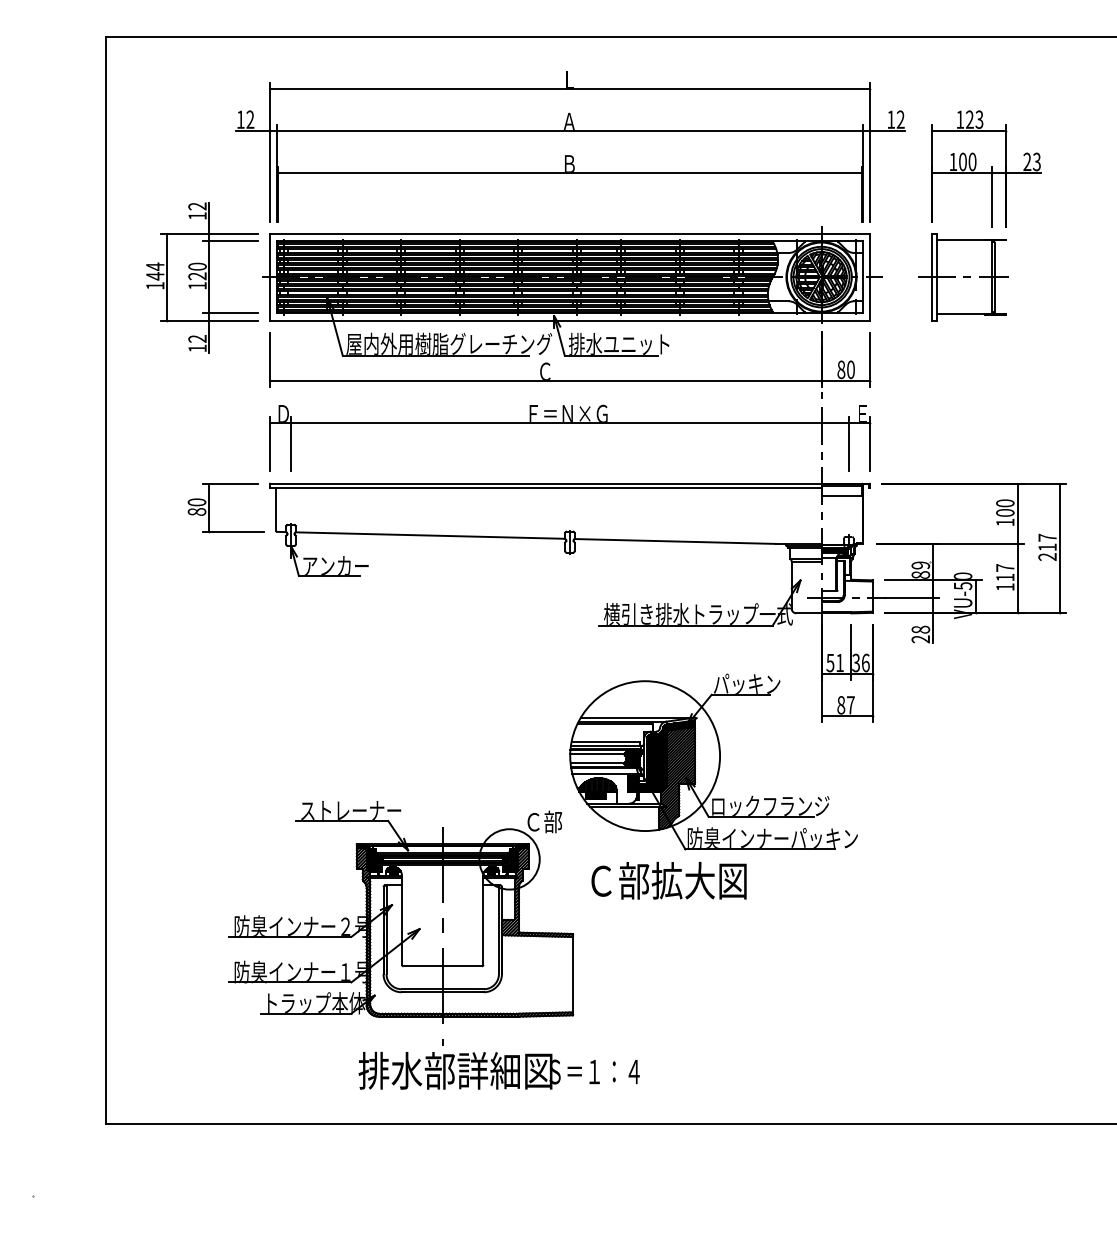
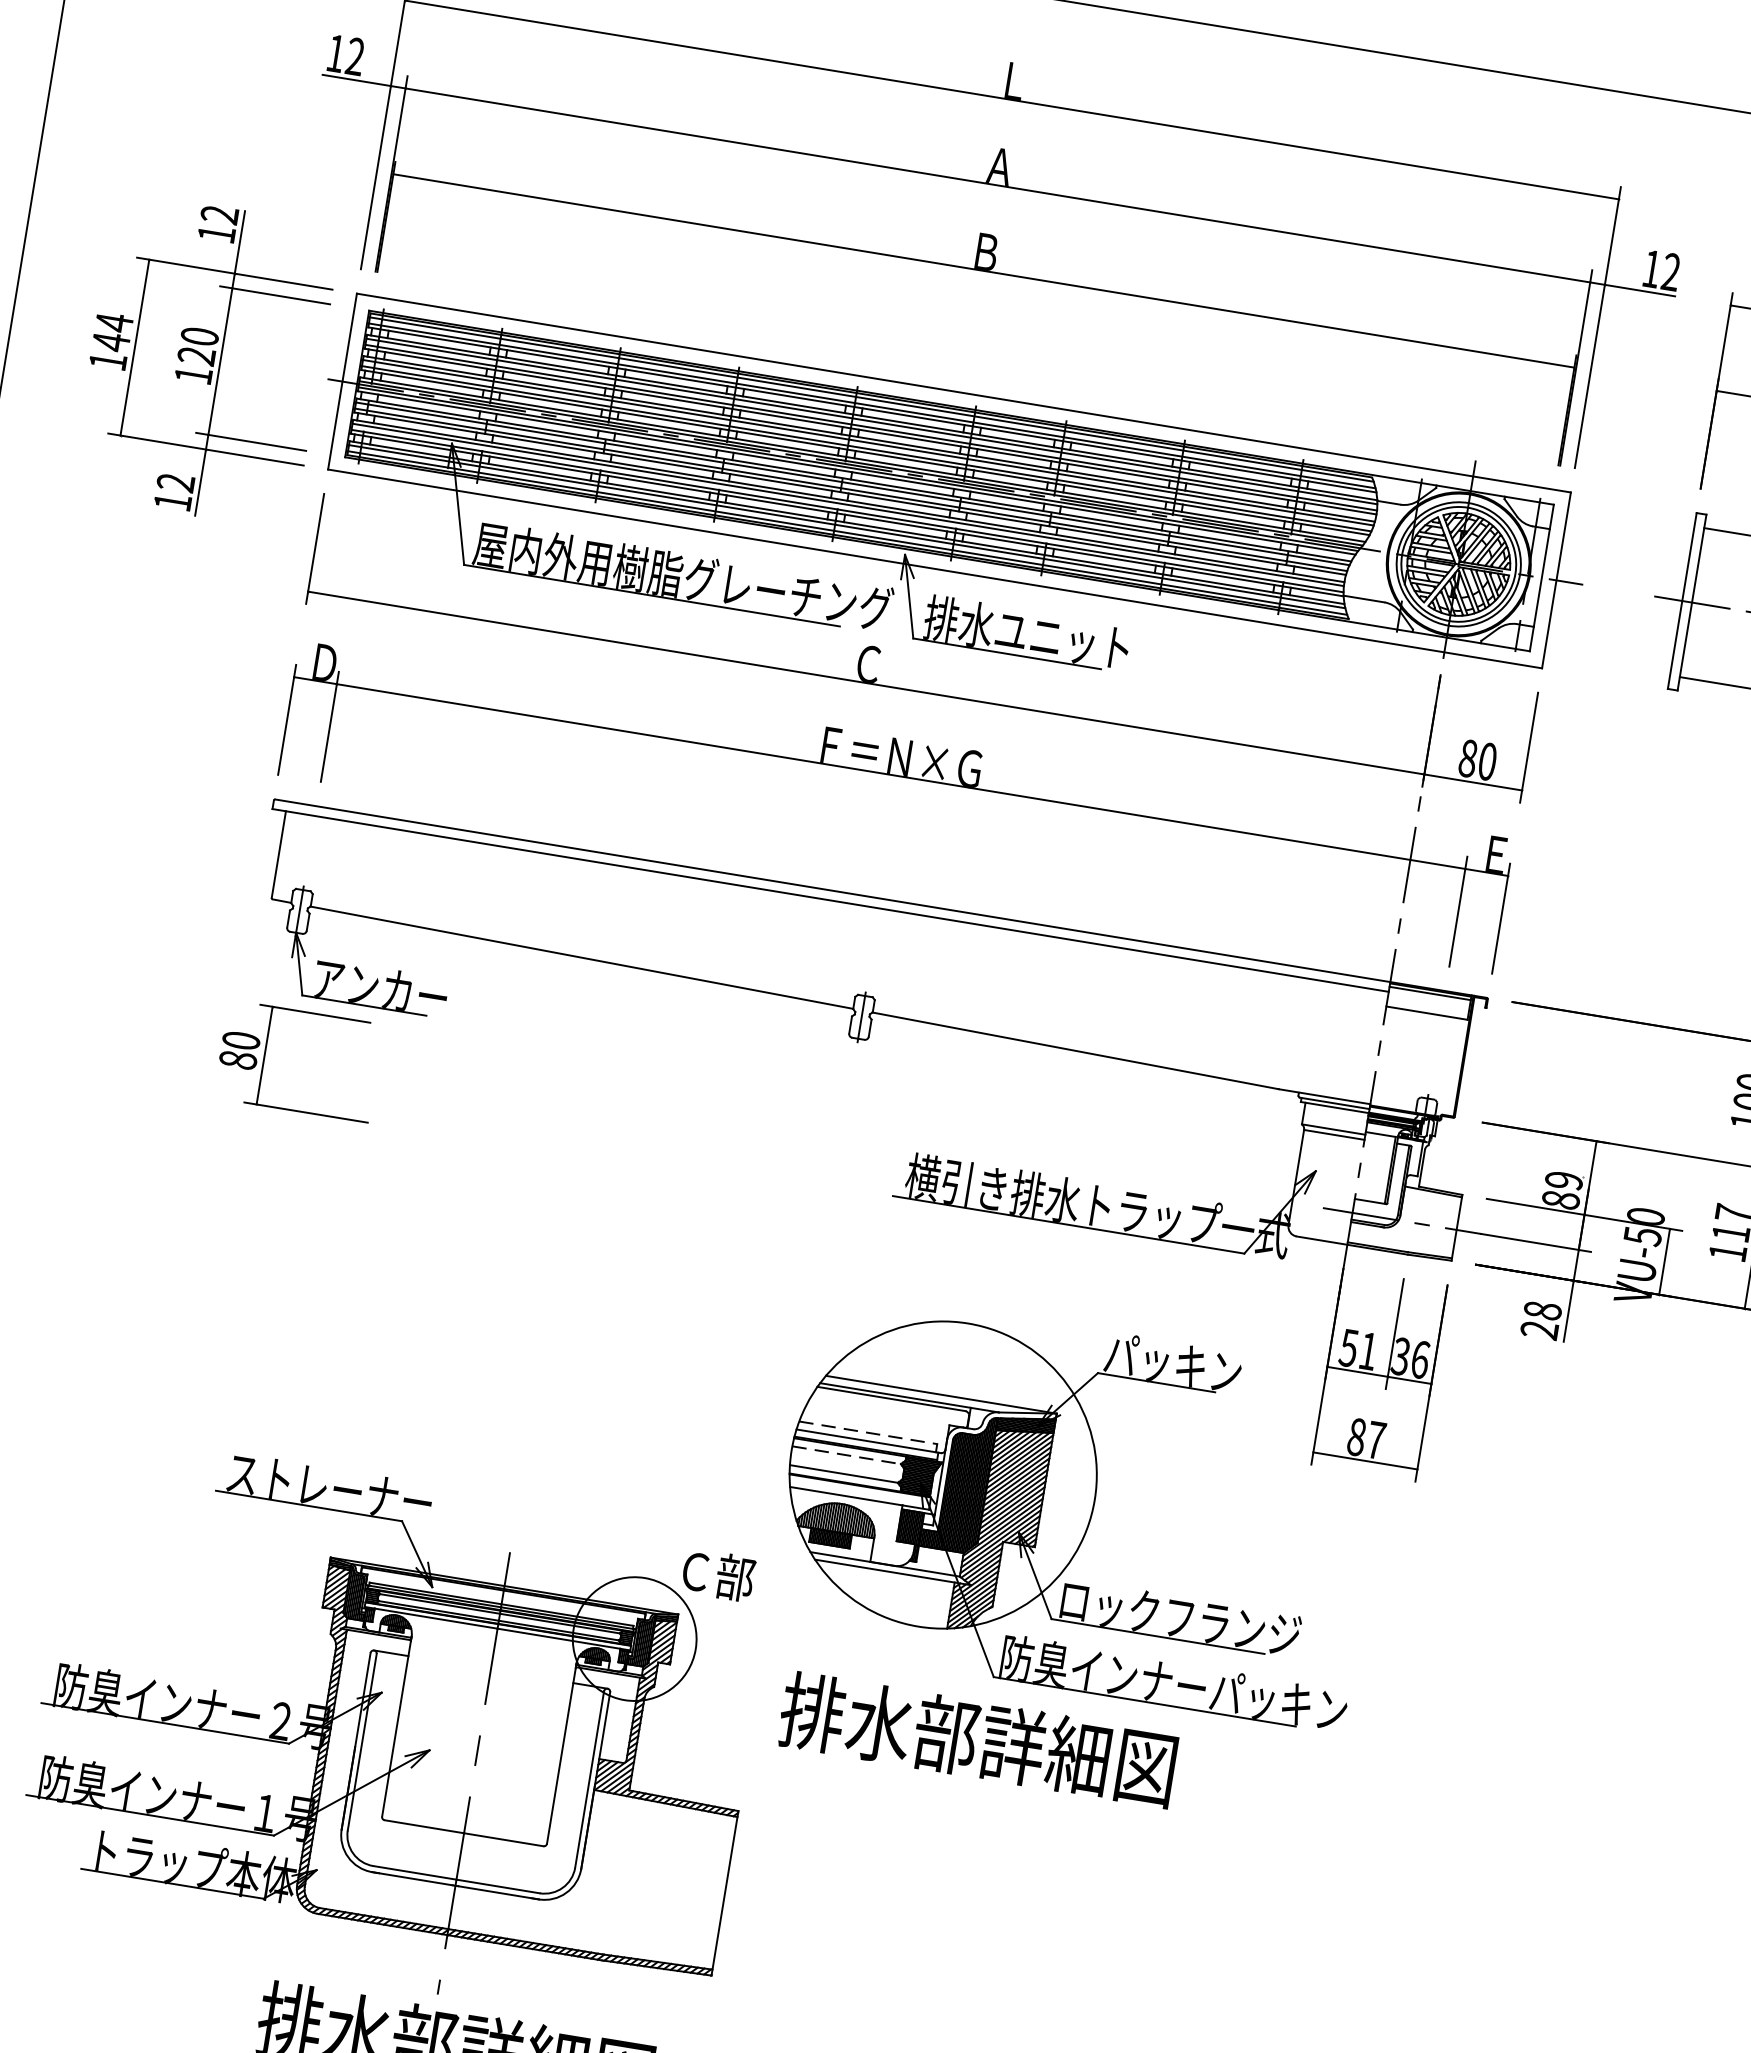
part: (209, 508) -> (264, 1057), moved
line: (606, 741) -> (869, 1432), solid -> dashed
line: (597, 754) -> (847, 1455), solid -> dashed
text: (682, 880) -> (977, 1739), Ｃ部拡大図 -> 排水部詳細図

